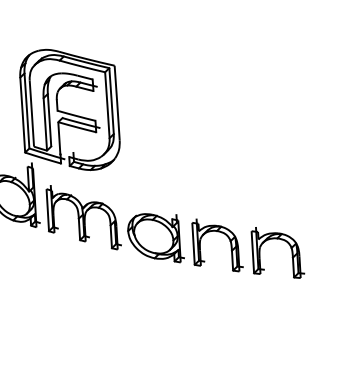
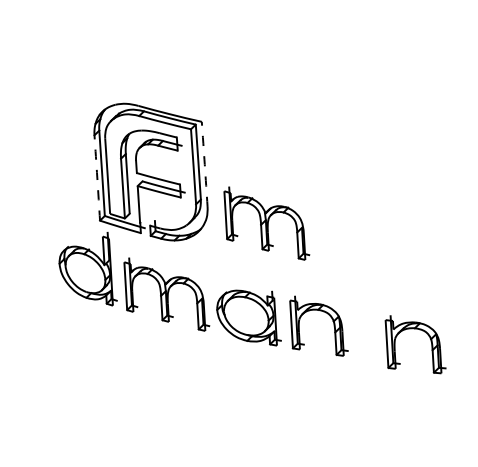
arc: (117, 103) -> (204, 164), solid -> dashed
arc: (22, 114) -> (97, 177), solid -> dashed
part: (171, 155) -> (266, 223), added
part: (281, 240) -> (419, 330), moved

